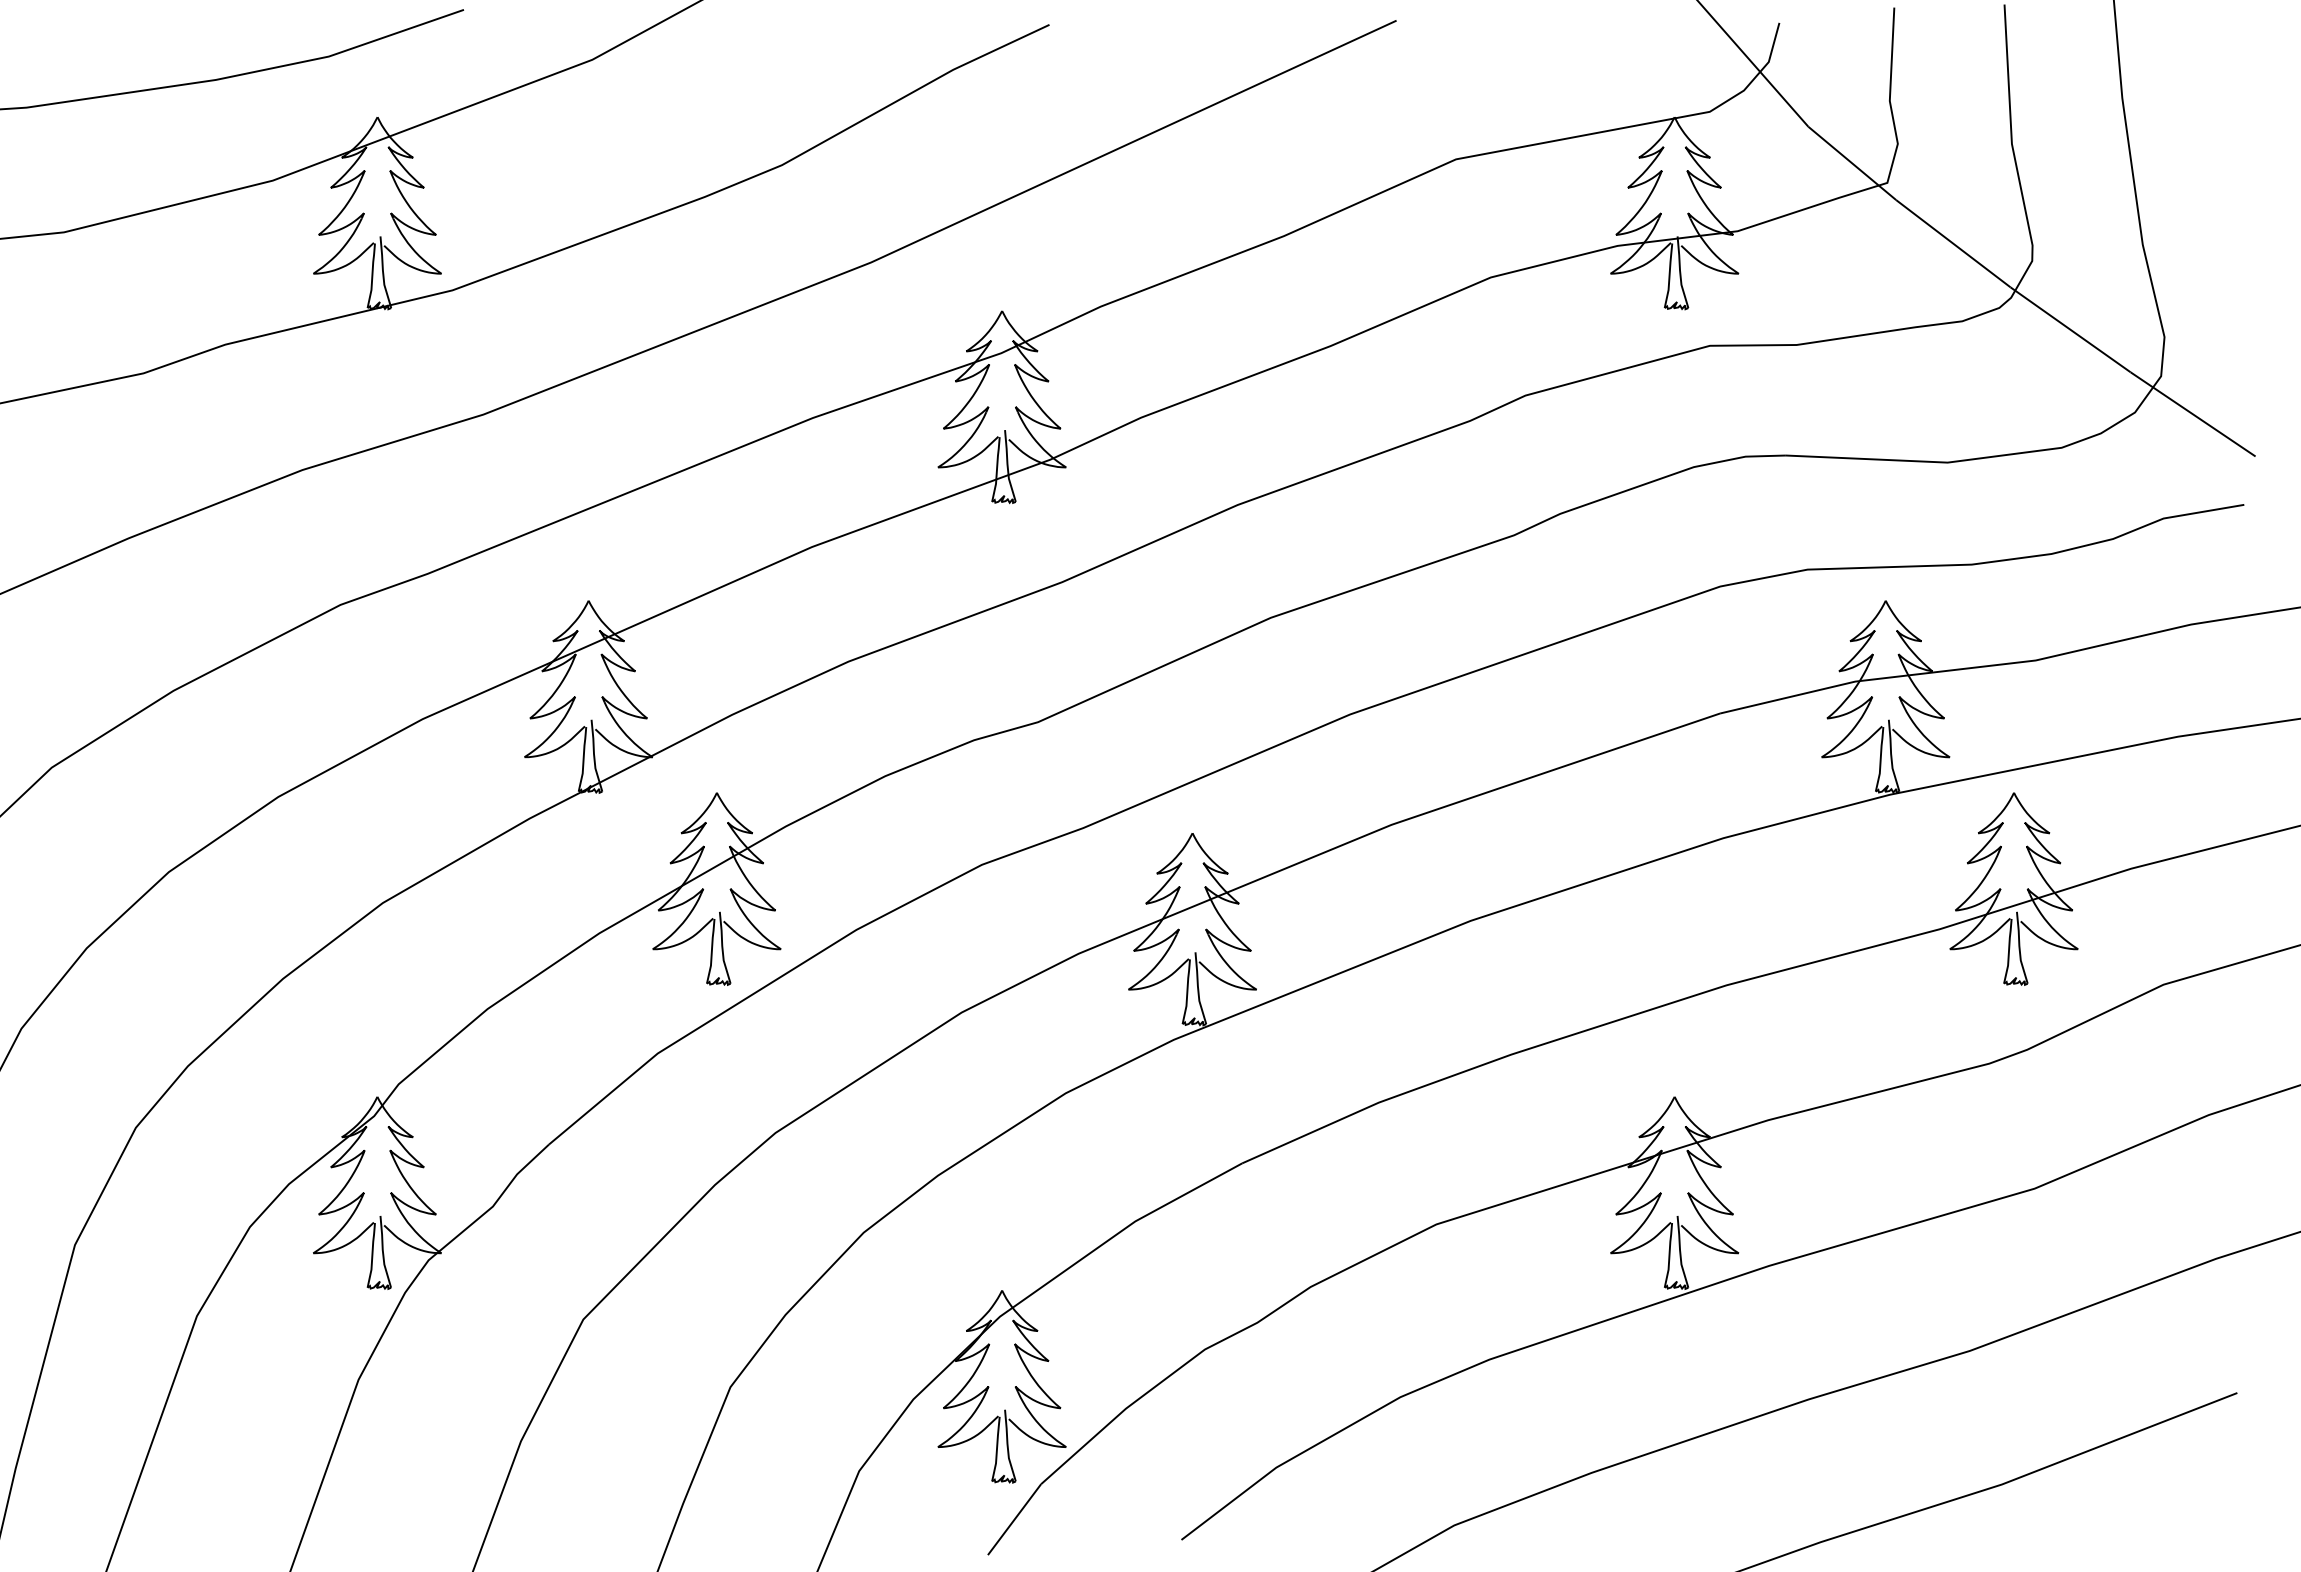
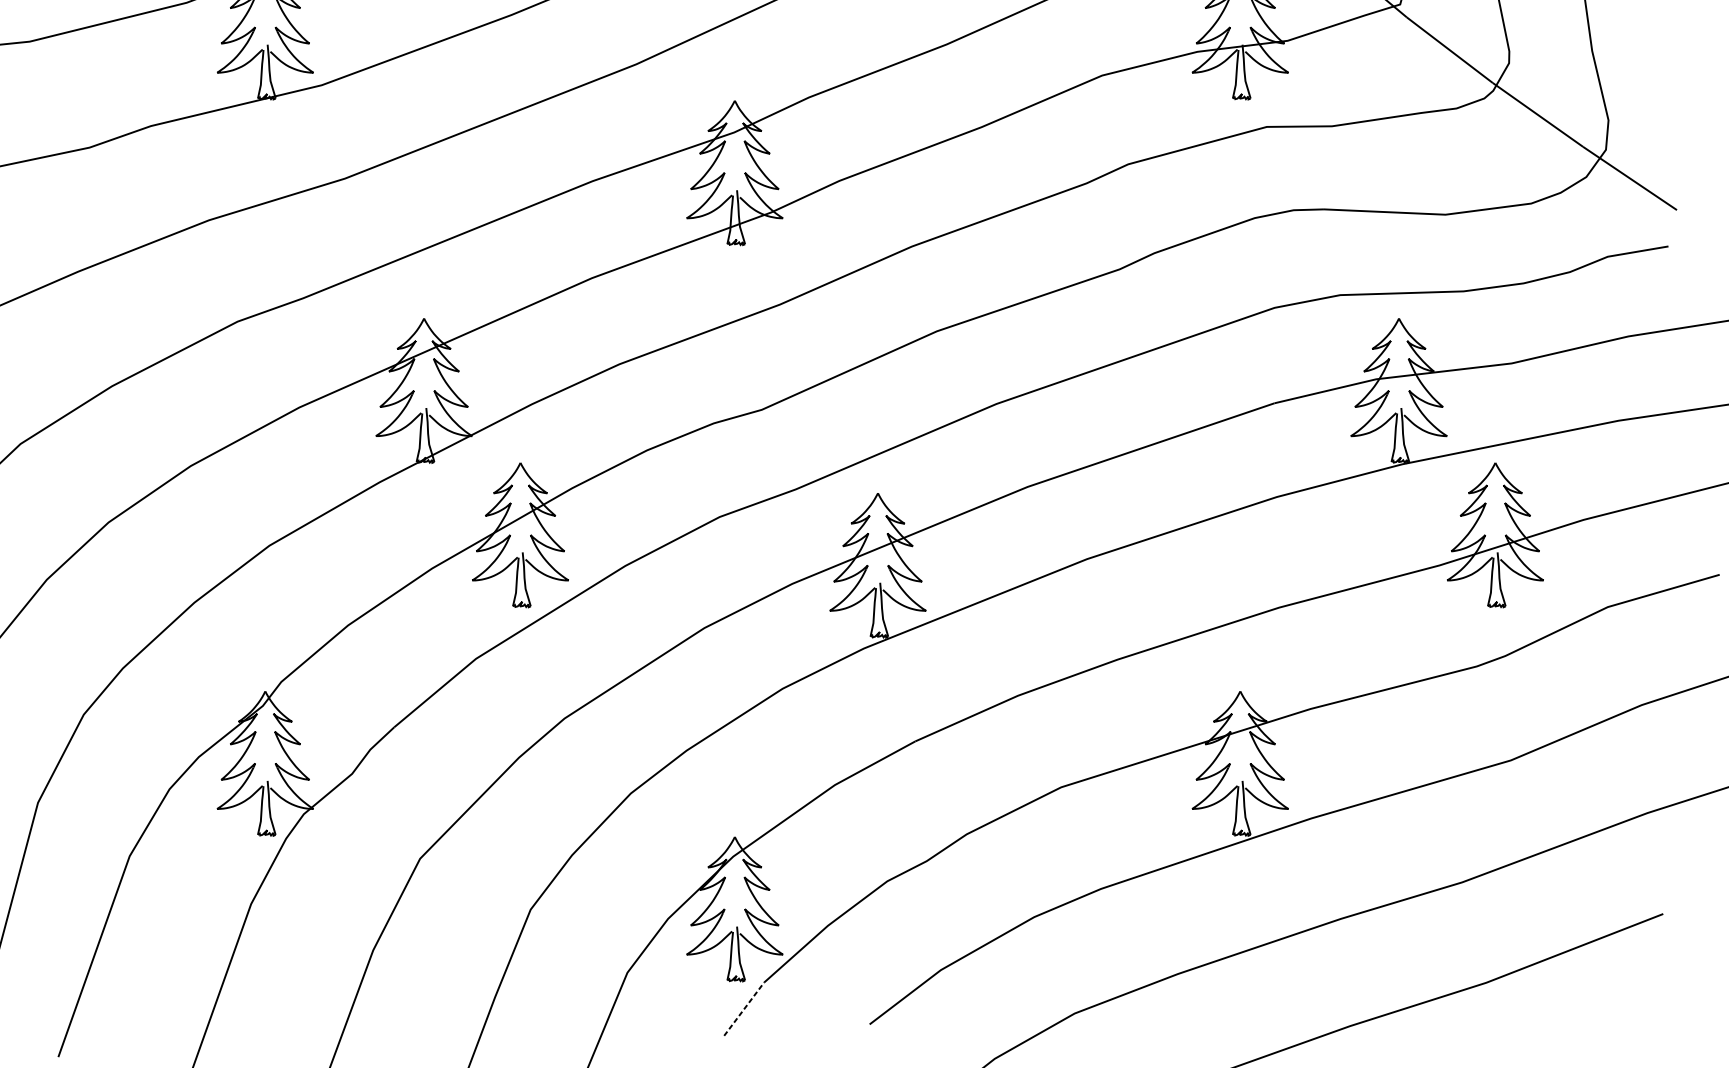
line: (1014, 1519) -> (744, 1009), solid -> dashed

